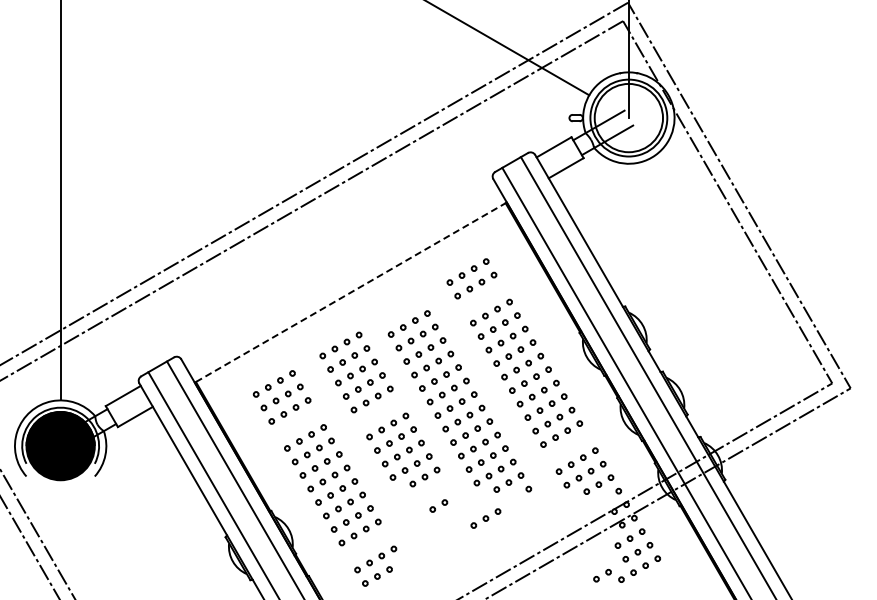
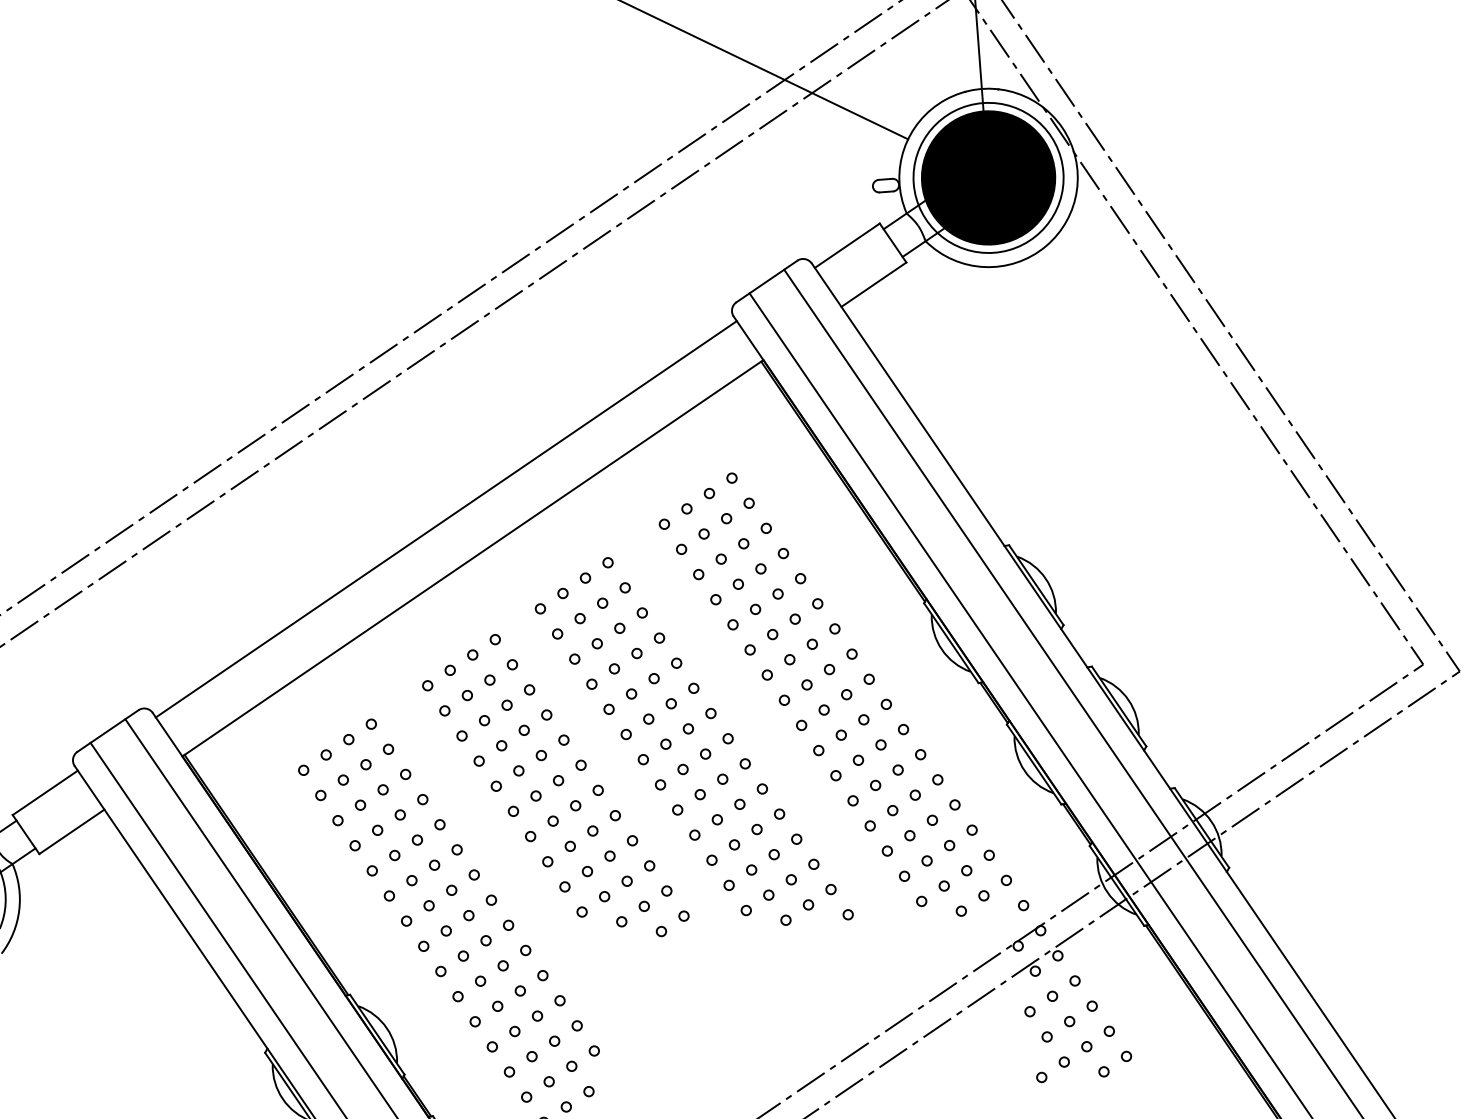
fill: (628, 117) -> (987, 176), added
line: (338, 271) -> (445, 519), added
line: (350, 292) -> (472, 558), dashed -> solid
part: (483, 298) -> (732, 550), added
part: (401, 310) -> (574, 585), added
part: (379, 412) -> (546, 787), added
part: (297, 424) -> (388, 822), added
part: (569, 447) -> (921, 827), added
part: (438, 505) -> (671, 922), moved
part: (485, 518) -> (768, 978), removed
part: (367, 545) -> (542, 1048), added
part: (602, 575) -> (1115, 1063), moved

